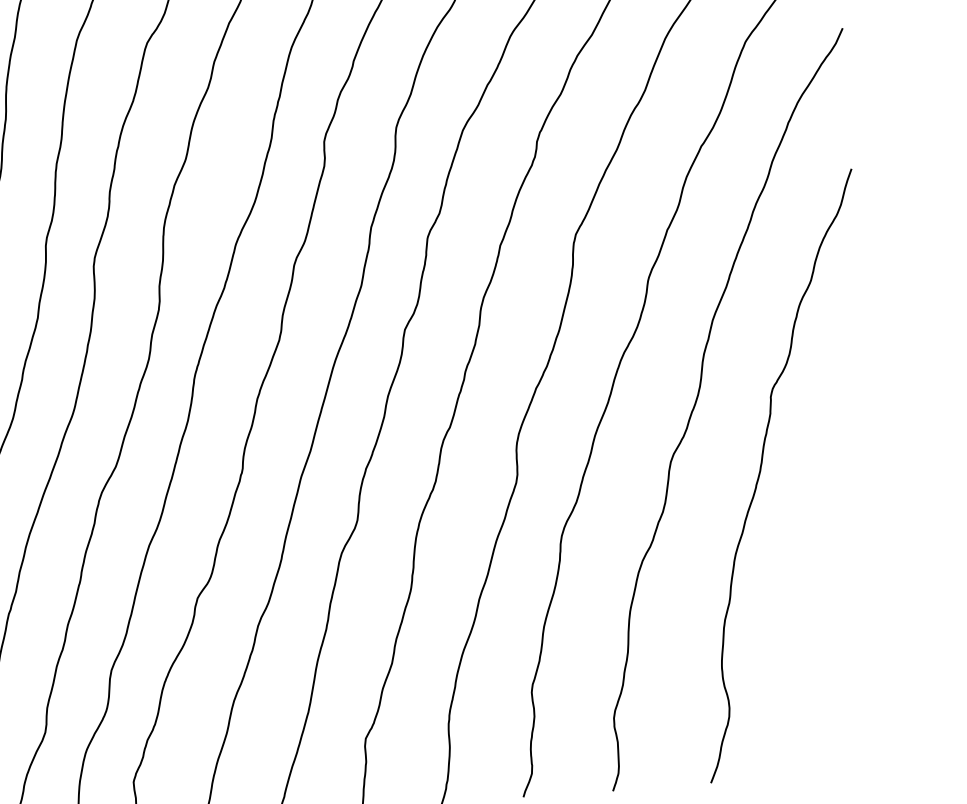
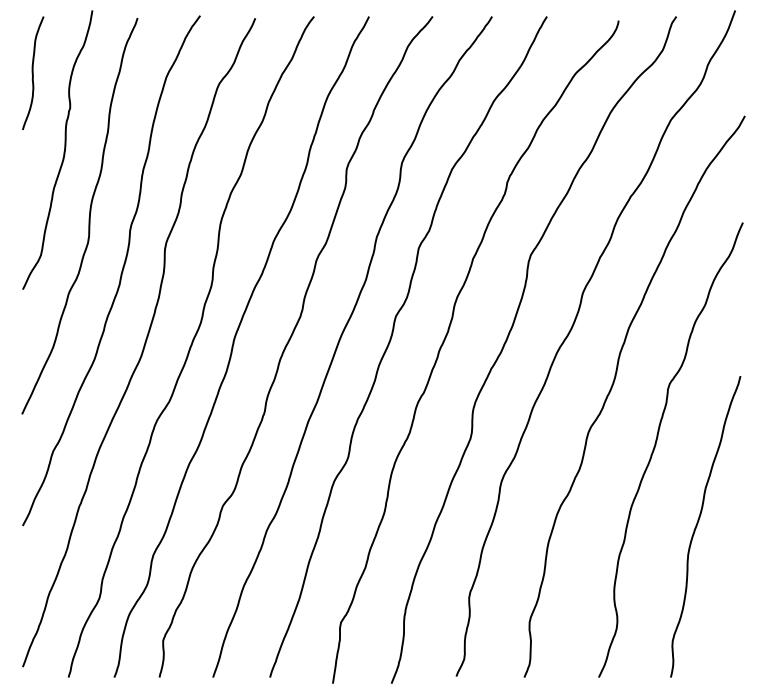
curve: (825, 569) -> (698, 523), added

